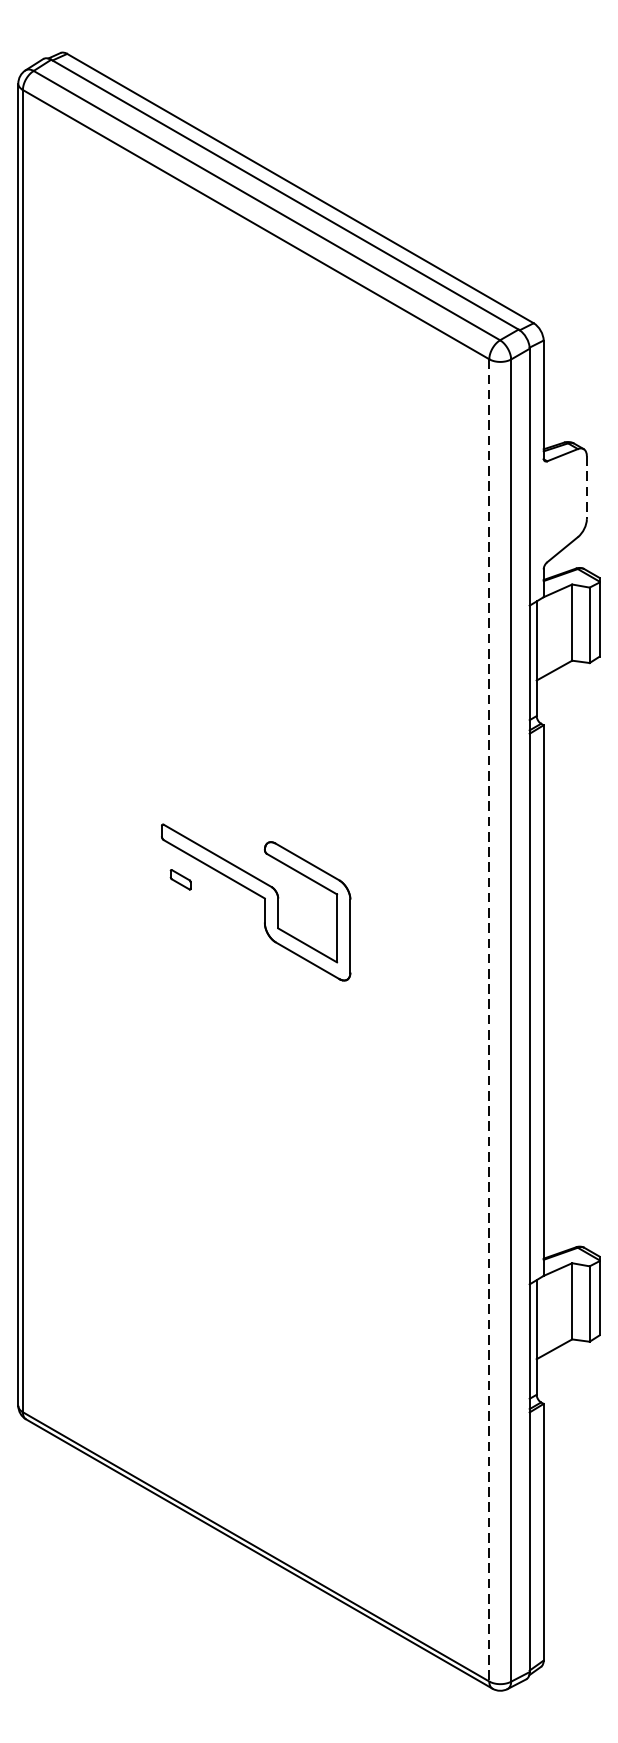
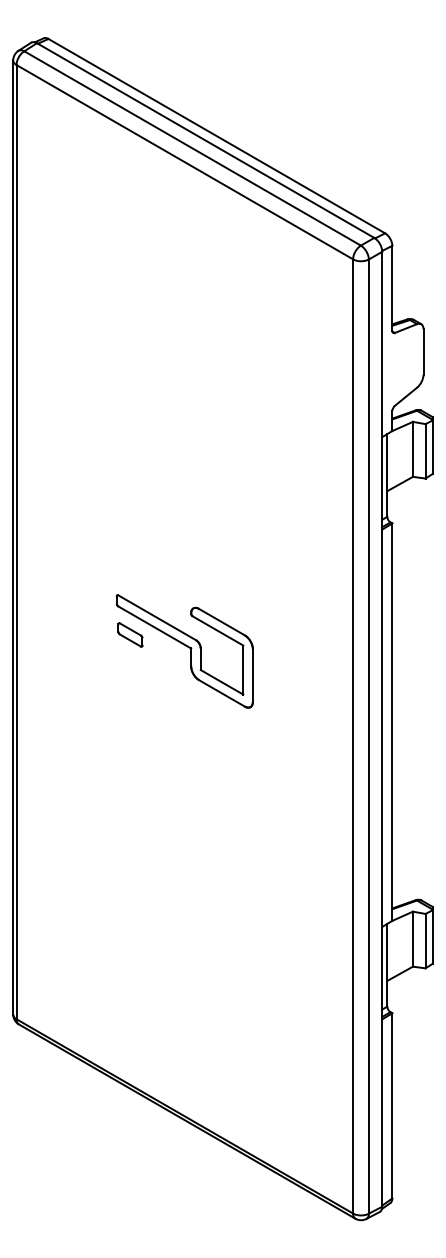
line: (586, 488) -> (423, 352), dashed -> solid
part: (180, 879) -> (130, 634), size x1.67
line: (489, 1020) -> (353, 736), dashed -> solid

